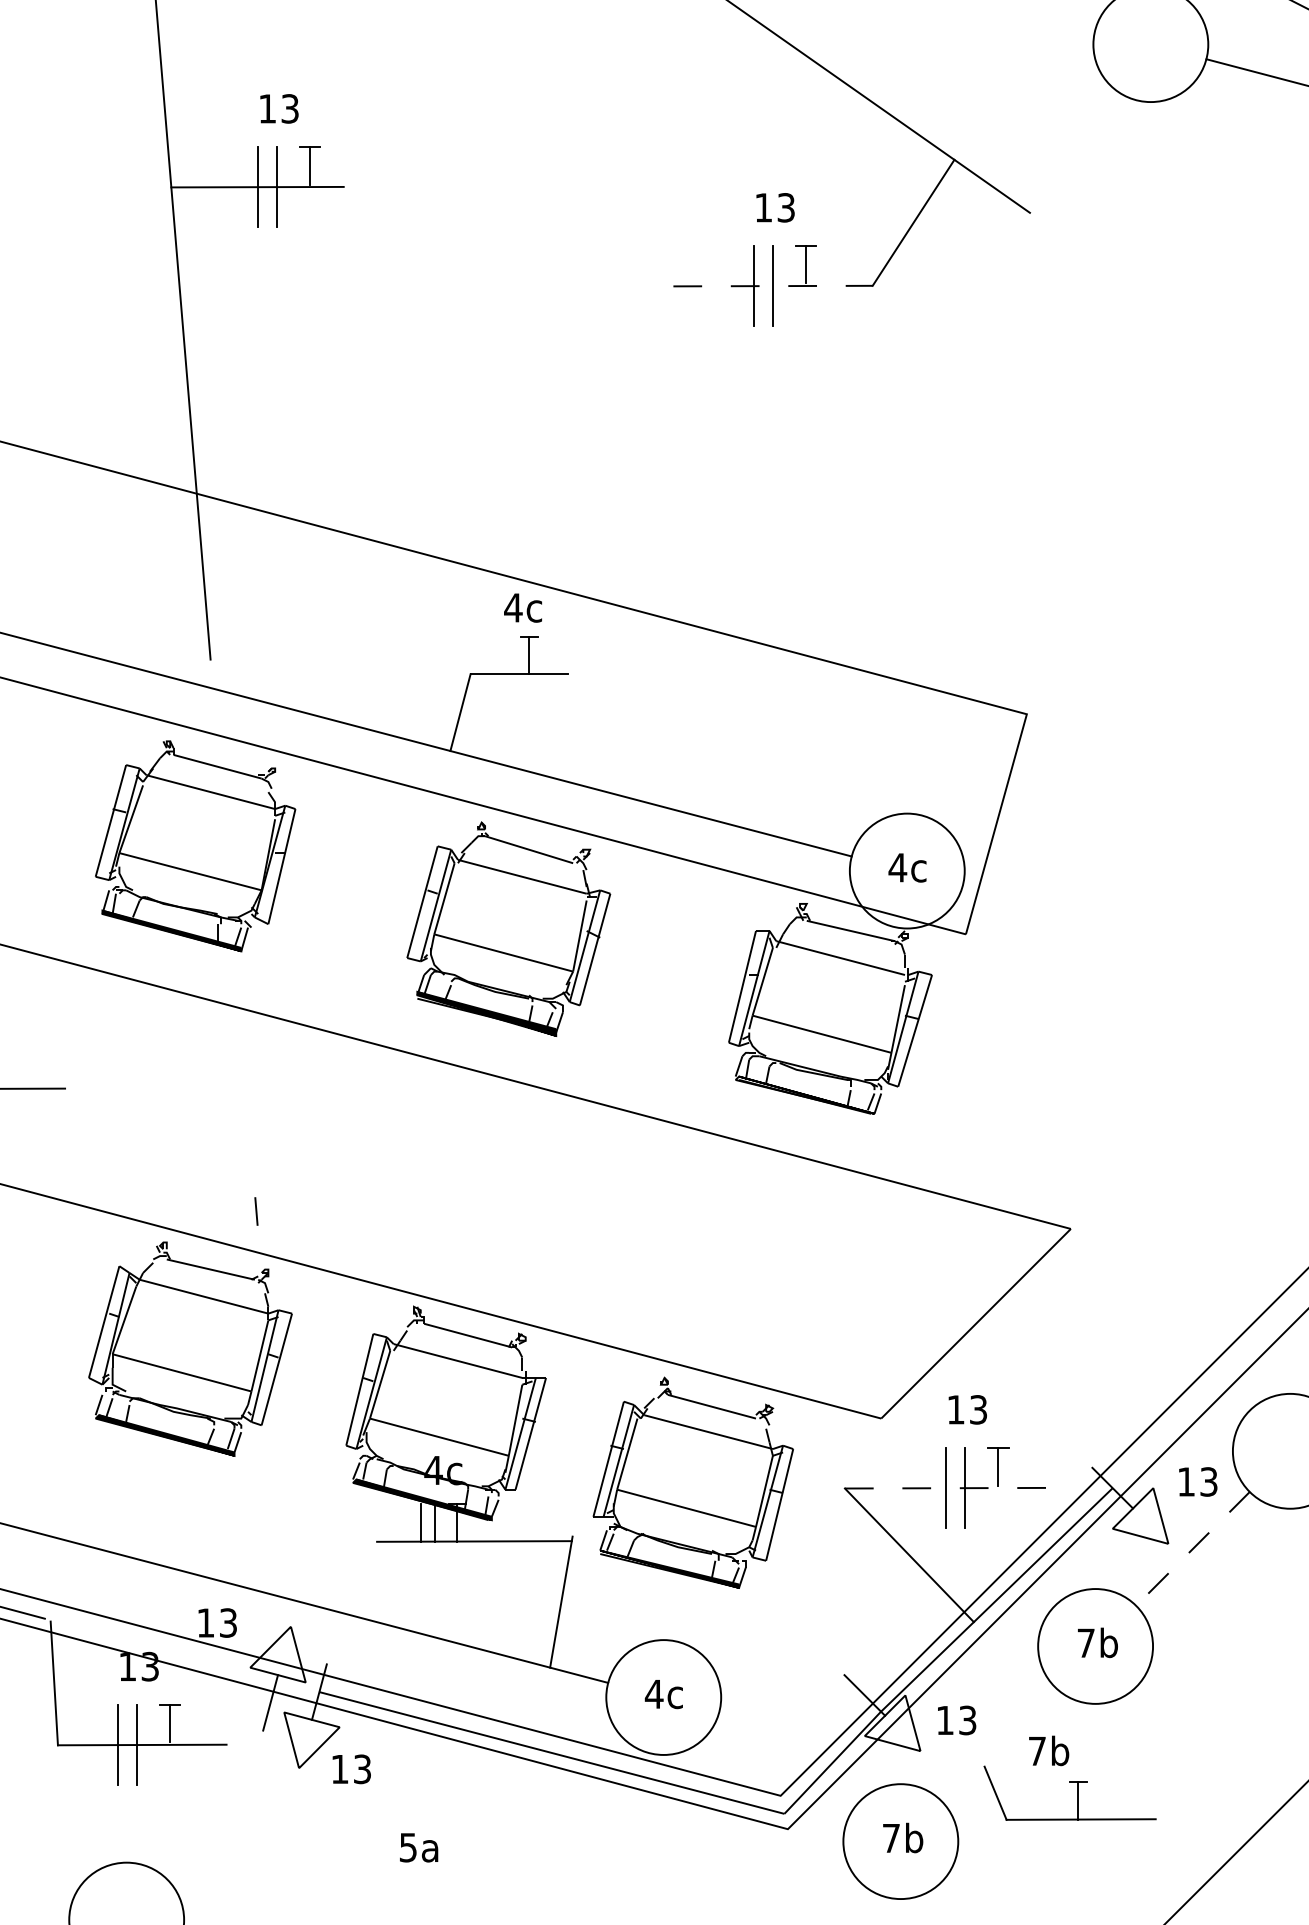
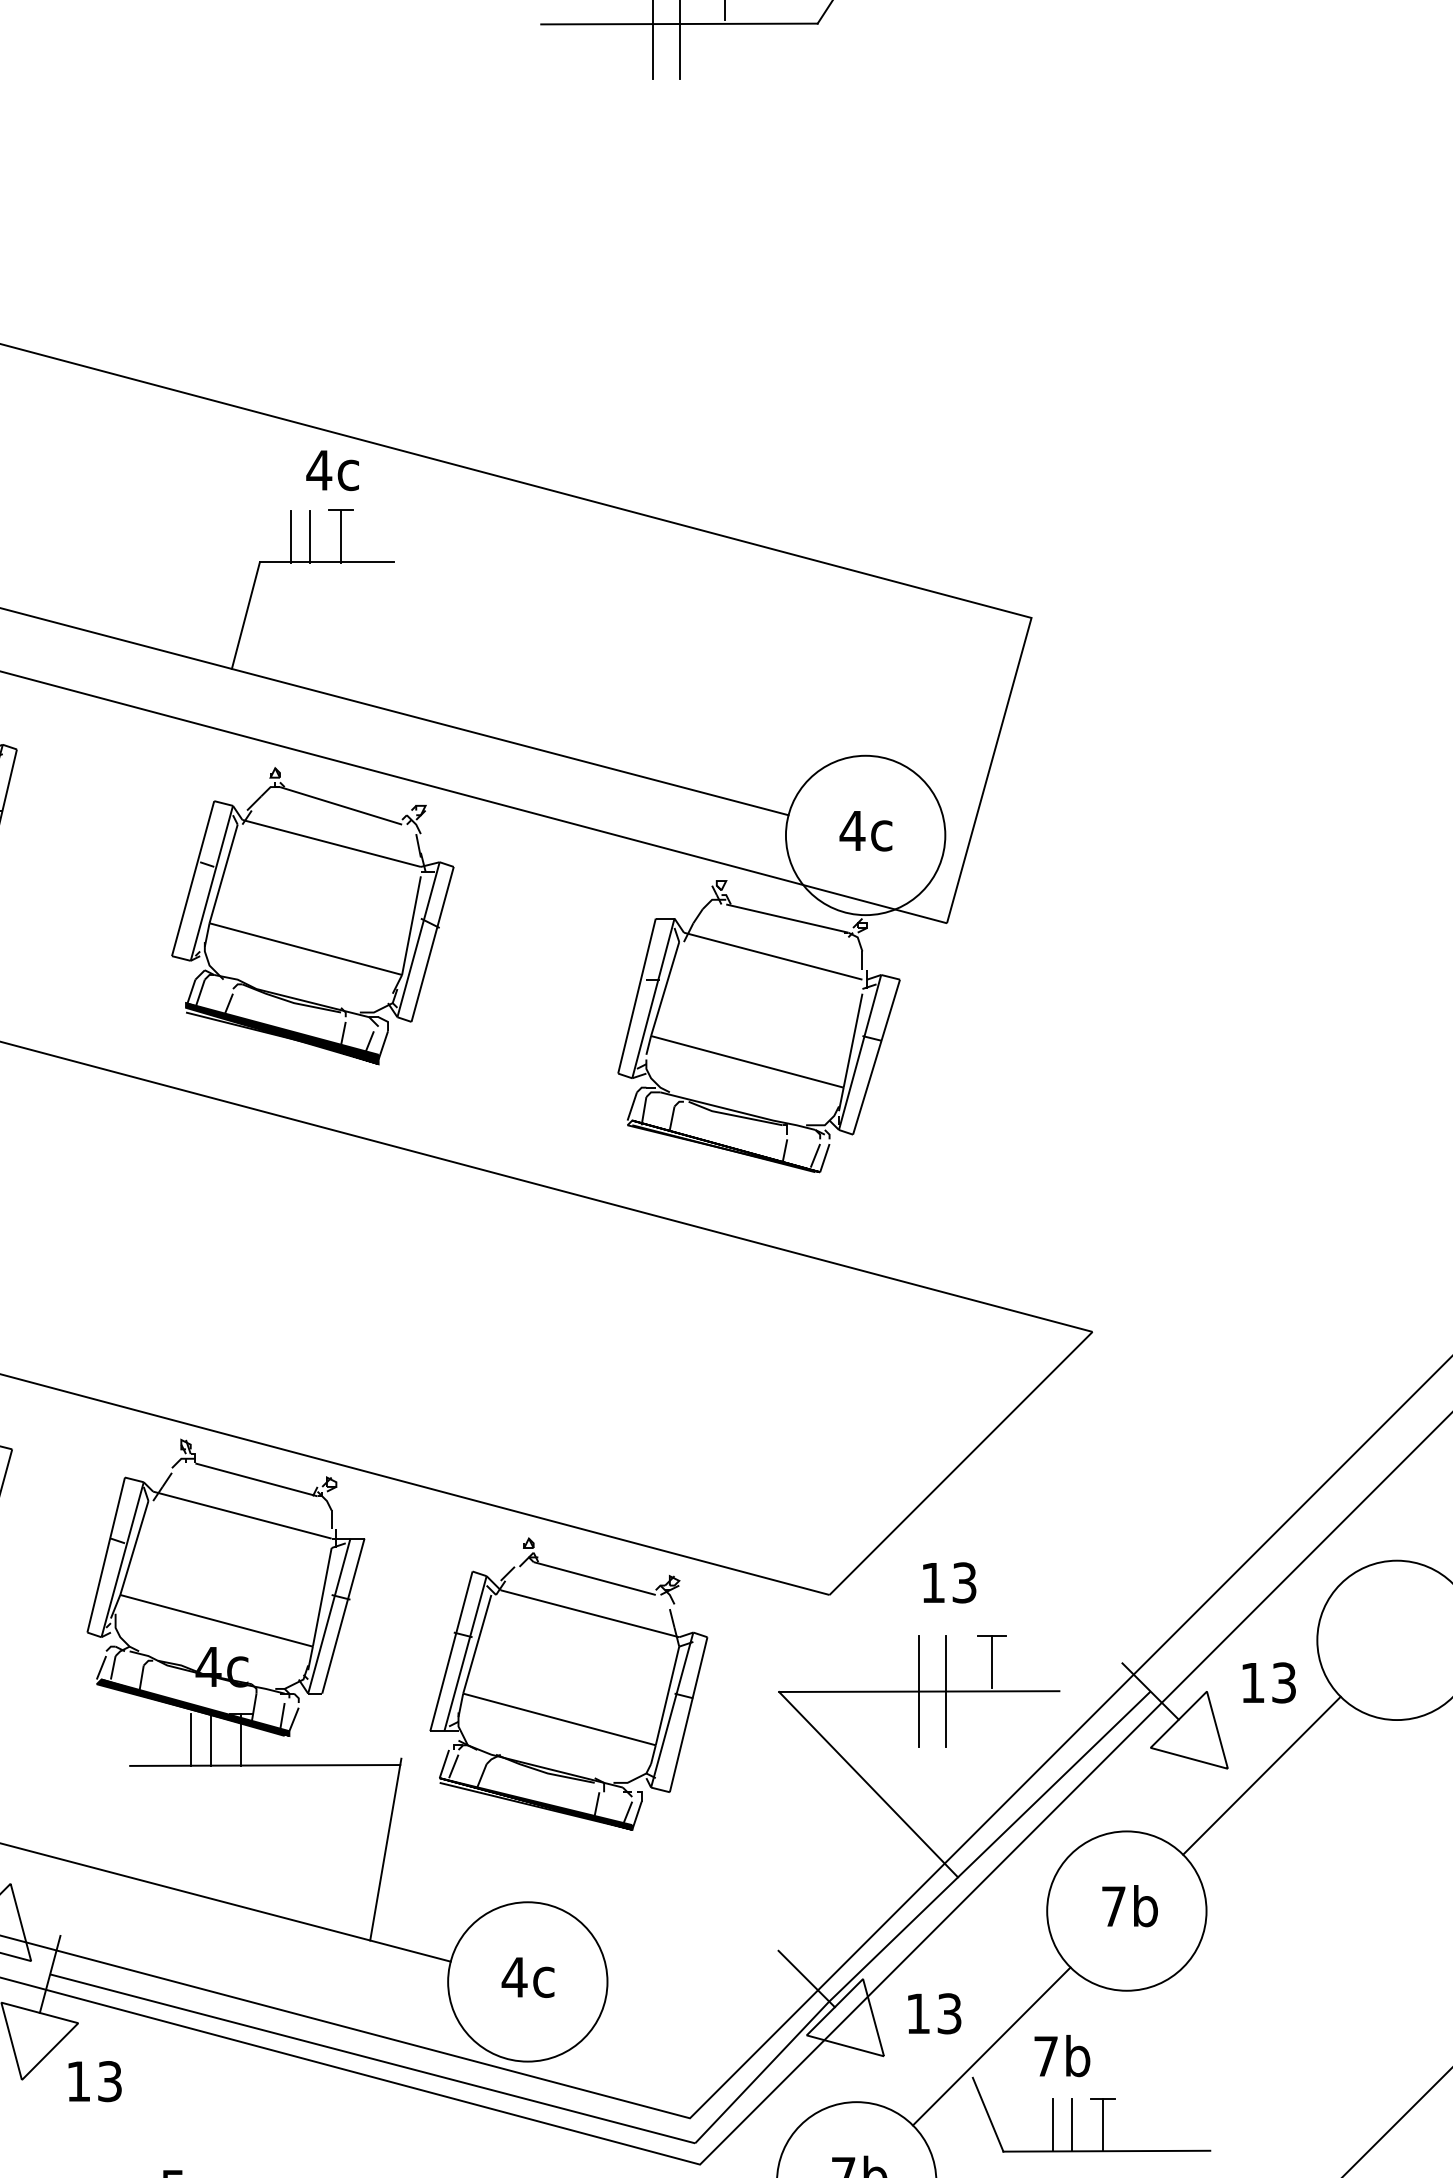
line: (773, 286) -> (680, 24), dashed -> solid
line: (493, 655) -> (291, 536), added
line: (506, 655) -> (309, 536), added
line: (946, 1488) -> (920, 1691), dashed -> solid
line: (1192, 1549) -> (1261, 1776), dashed -> solid
line: (998, 1743) -> (992, 2045), added
line: (1042, 1800) -> (1053, 2124), added
line: (1056, 1800) -> (1072, 2124), added

